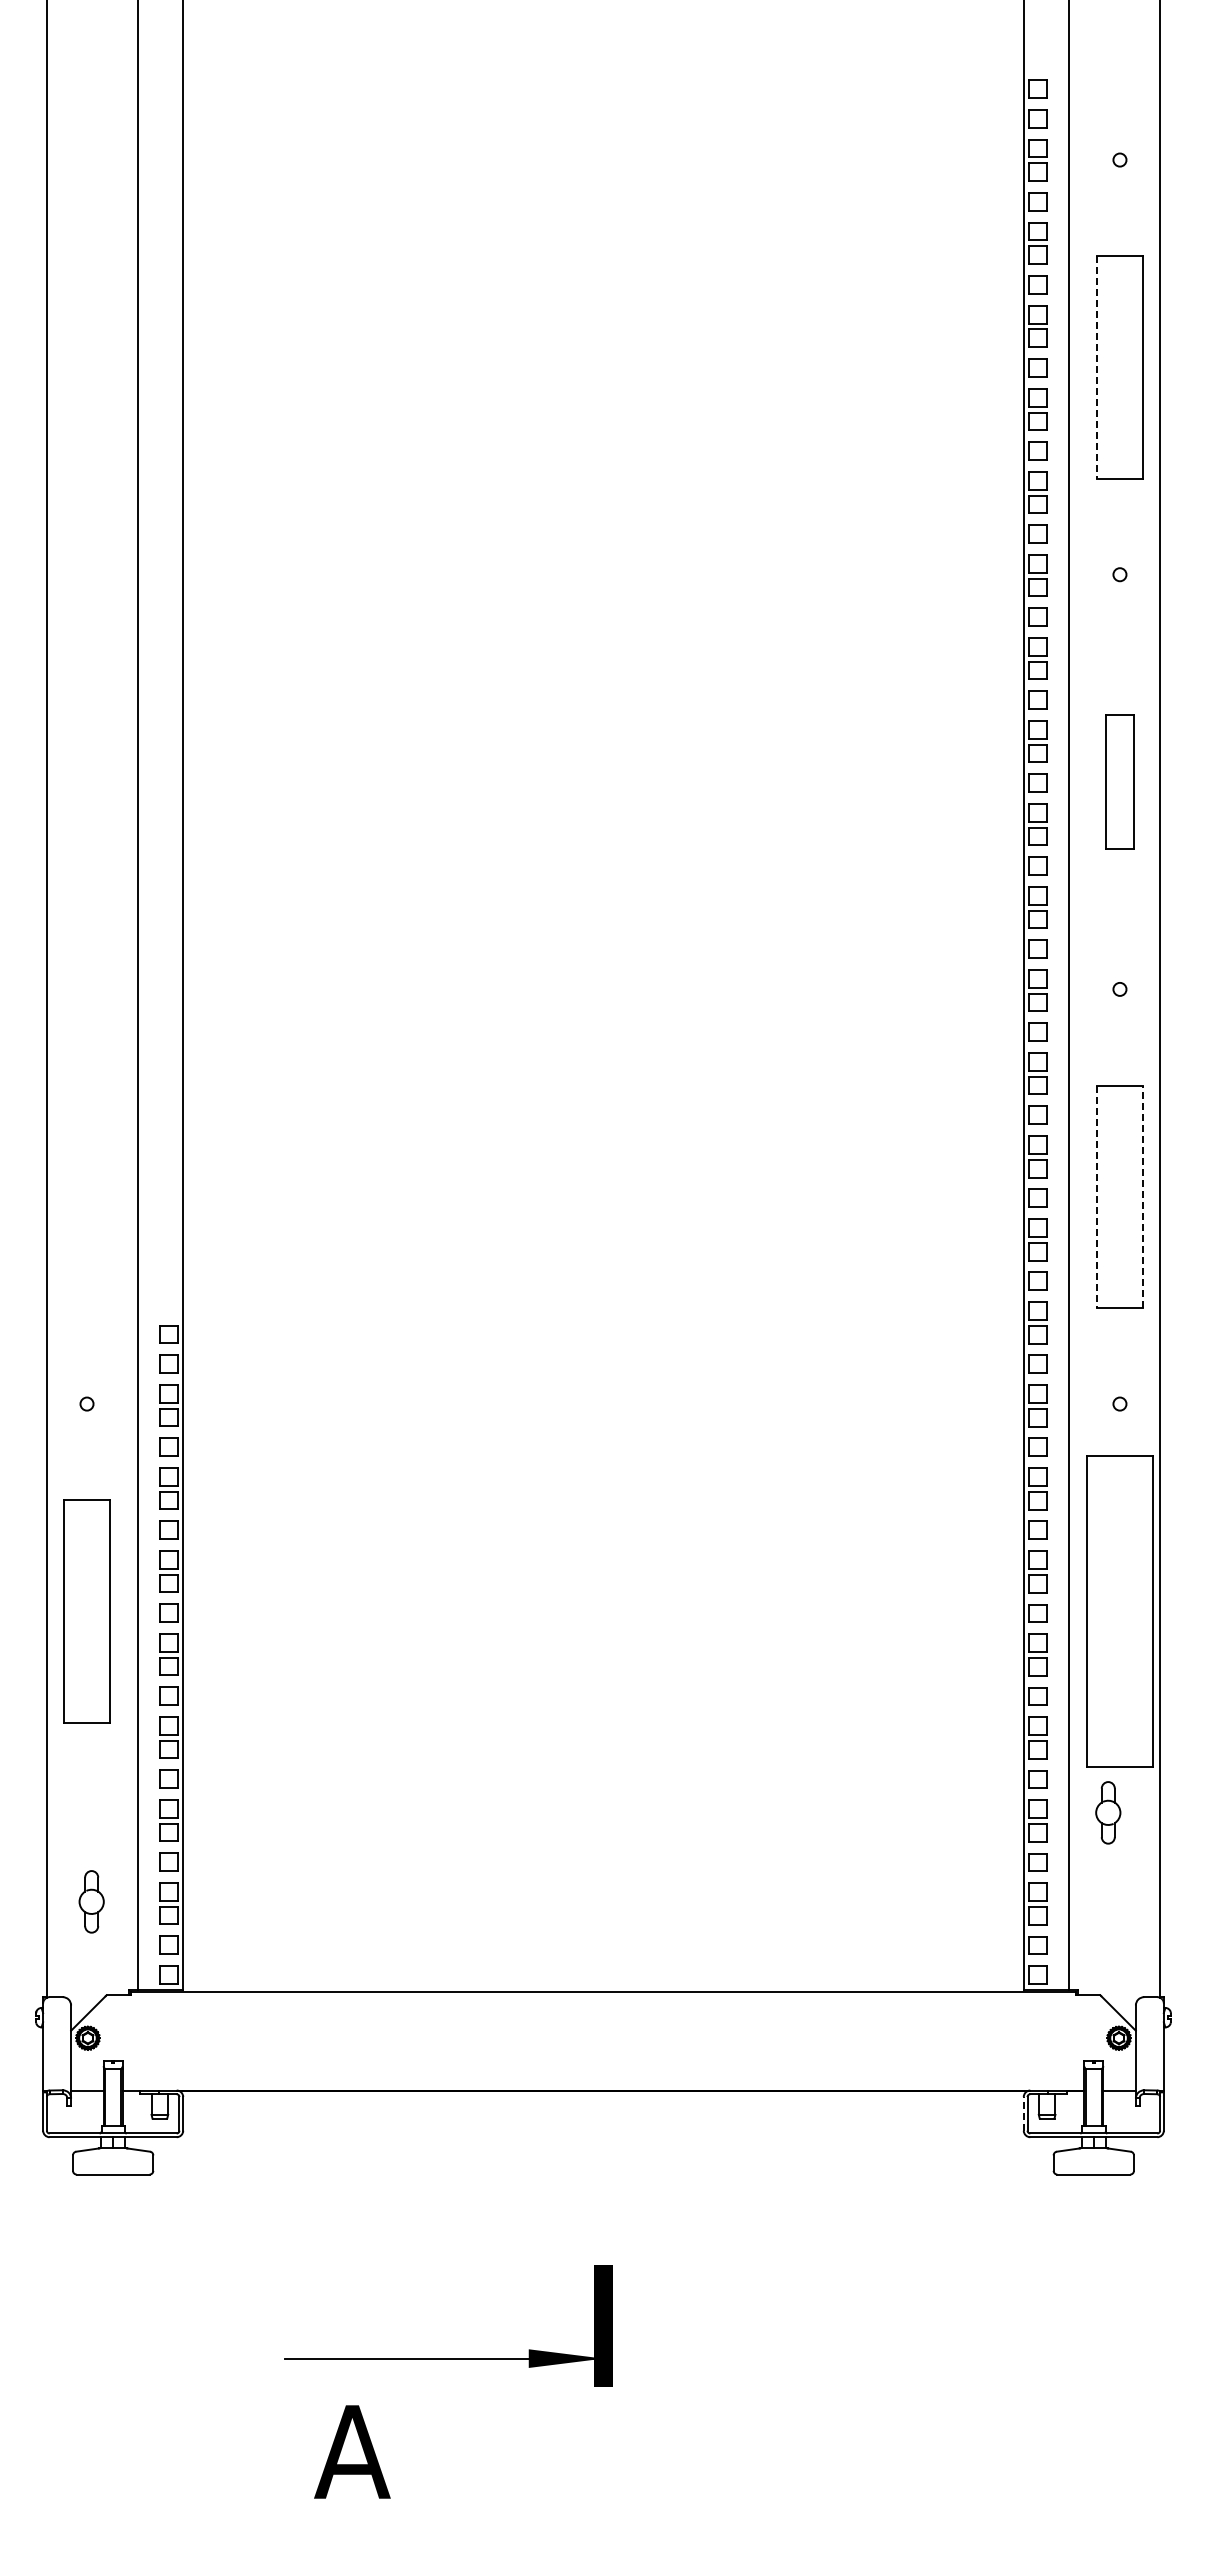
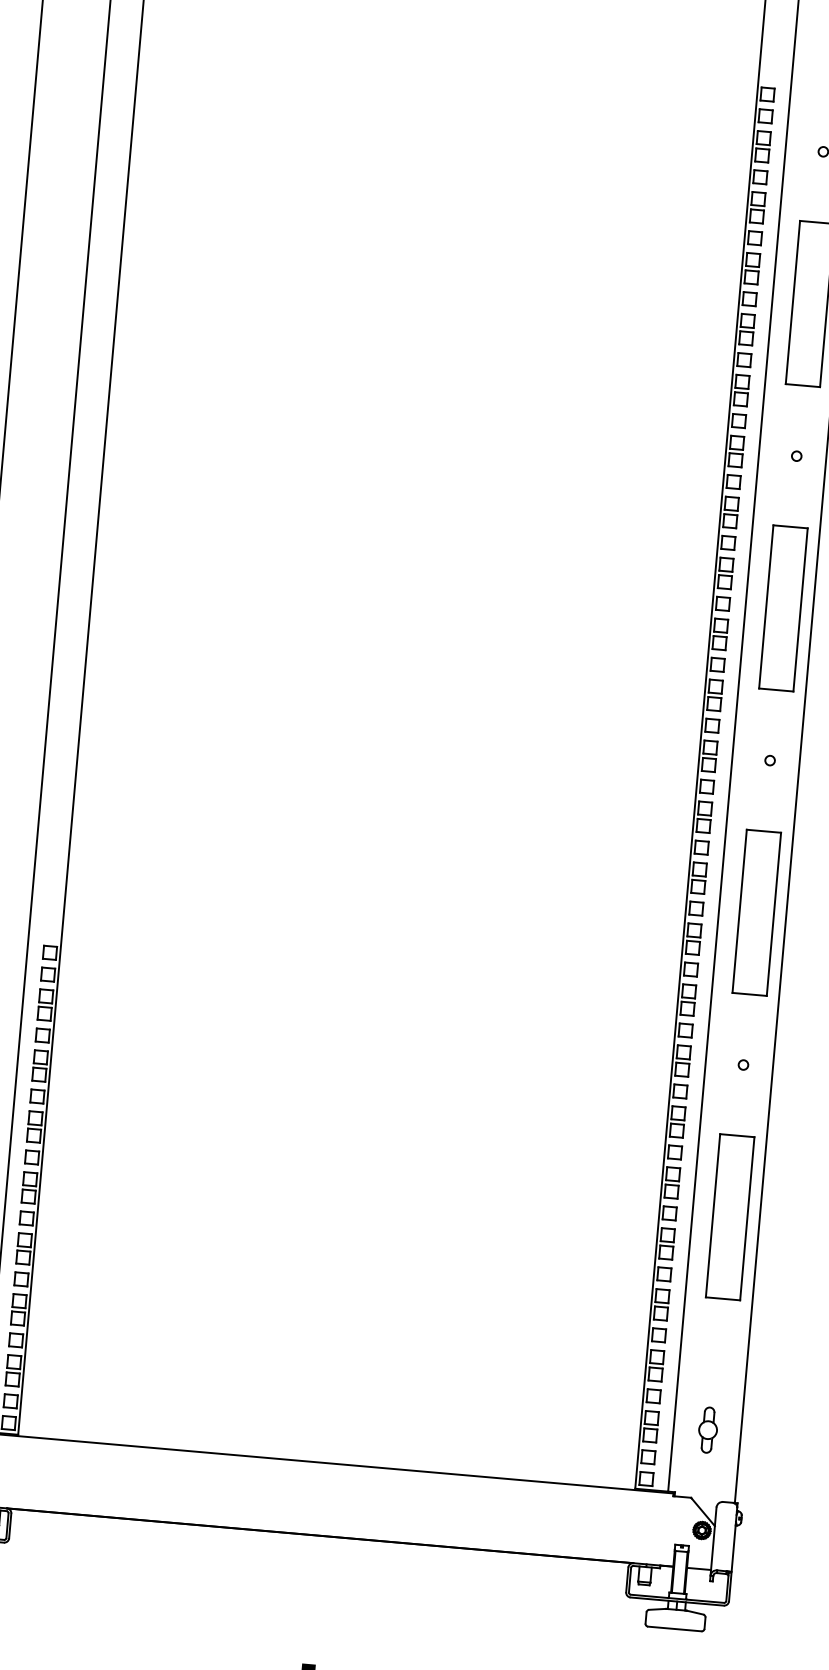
line: (1096, 367) -> (792, 302), dashed -> solid
part: (1119, 781) -> (783, 607), size x1.67
line: (1143, 1196) -> (774, 914), dashed -> solid
line: (1096, 1197) -> (739, 911), dashed -> solid
part: (1119, 1611) -> (729, 1217), size x0.71
part: (1108, 1812) -> (708, 1429), moved
line: (1023, 2113) -> (627, 1579), dashed -> solid

